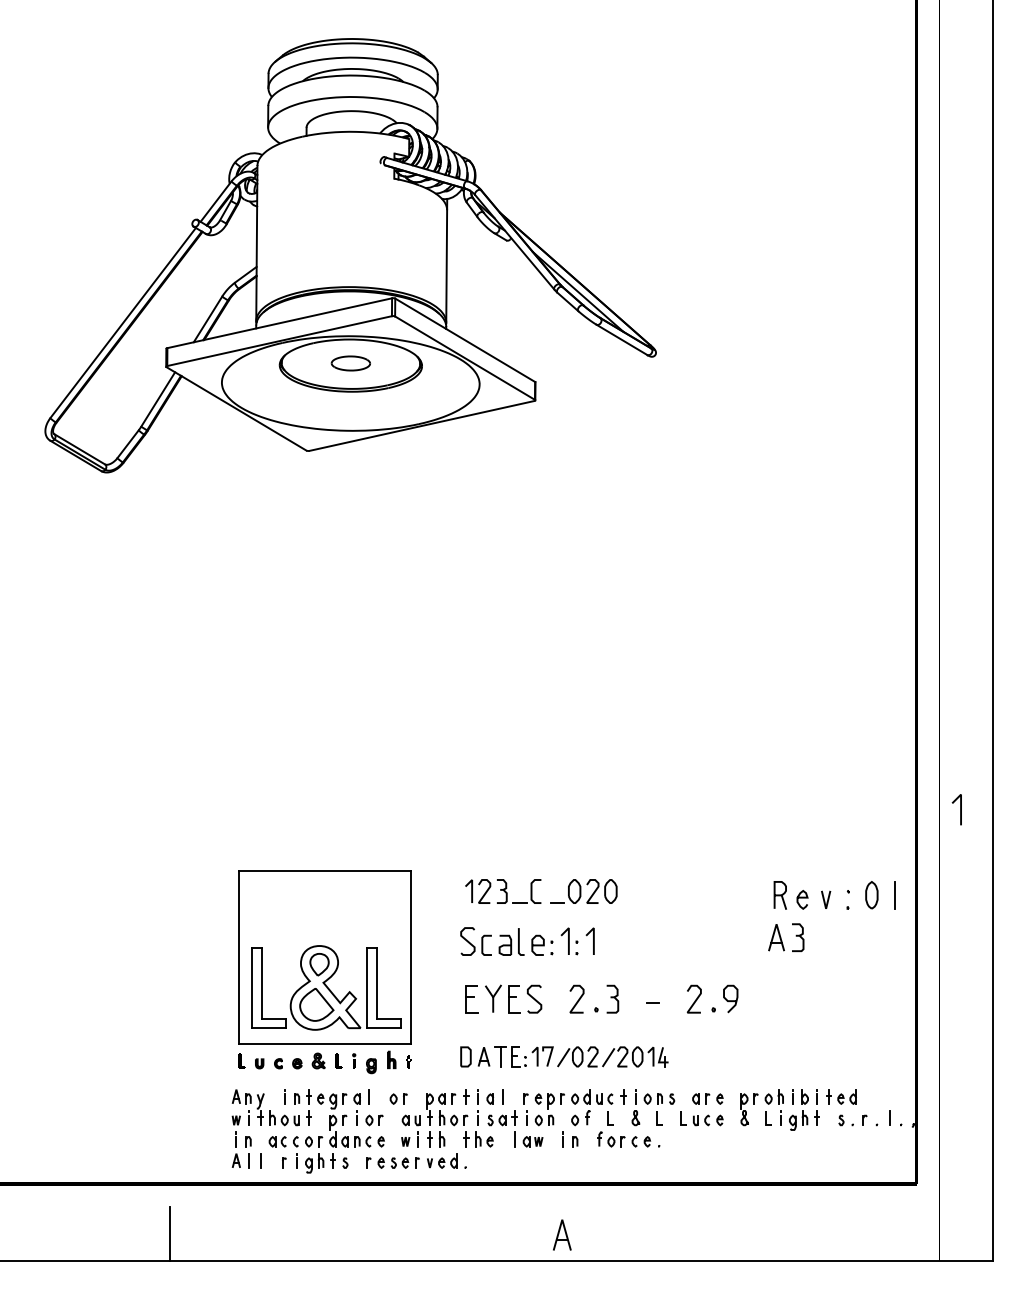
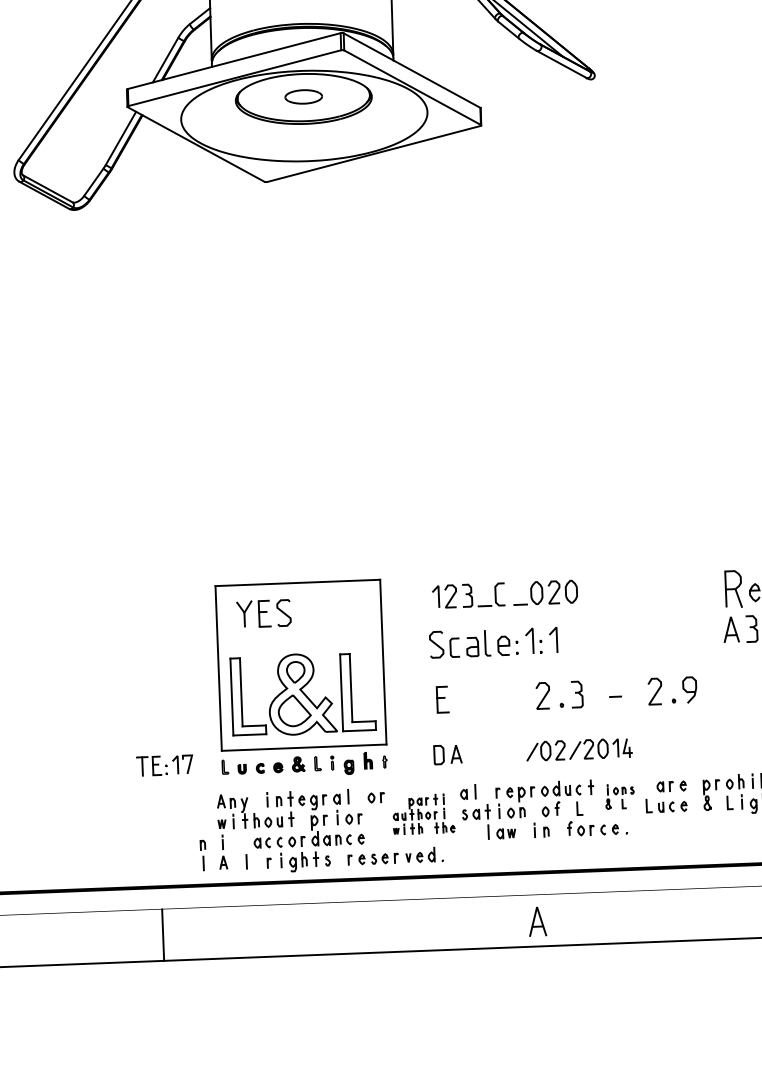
part: (779, 895) -> (732, 589), size x1.4
part: (513, 998) -> (263, 613), moved
part: (523, 1056) -> (164, 765), moved
part: (653, 1107) -> (620, 796), size x0.7
part: (447, 1118) -> (423, 814), size x0.7
part: (248, 1152) -> (203, 855), moved

